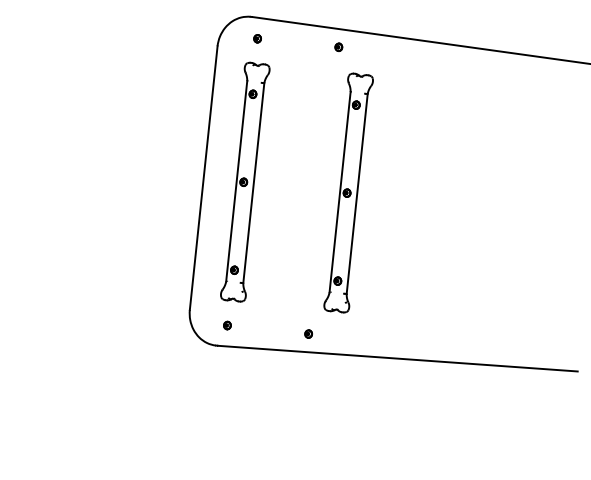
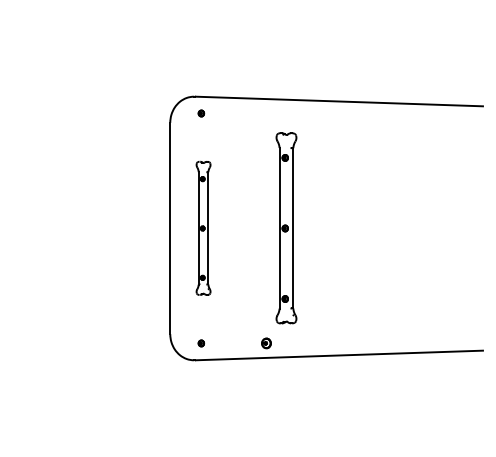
part: (338, 47) -> (266, 113), removed
part: (245, 182) -> (203, 228), size x0.7
part: (308, 334) -> (266, 343), size x1.6

